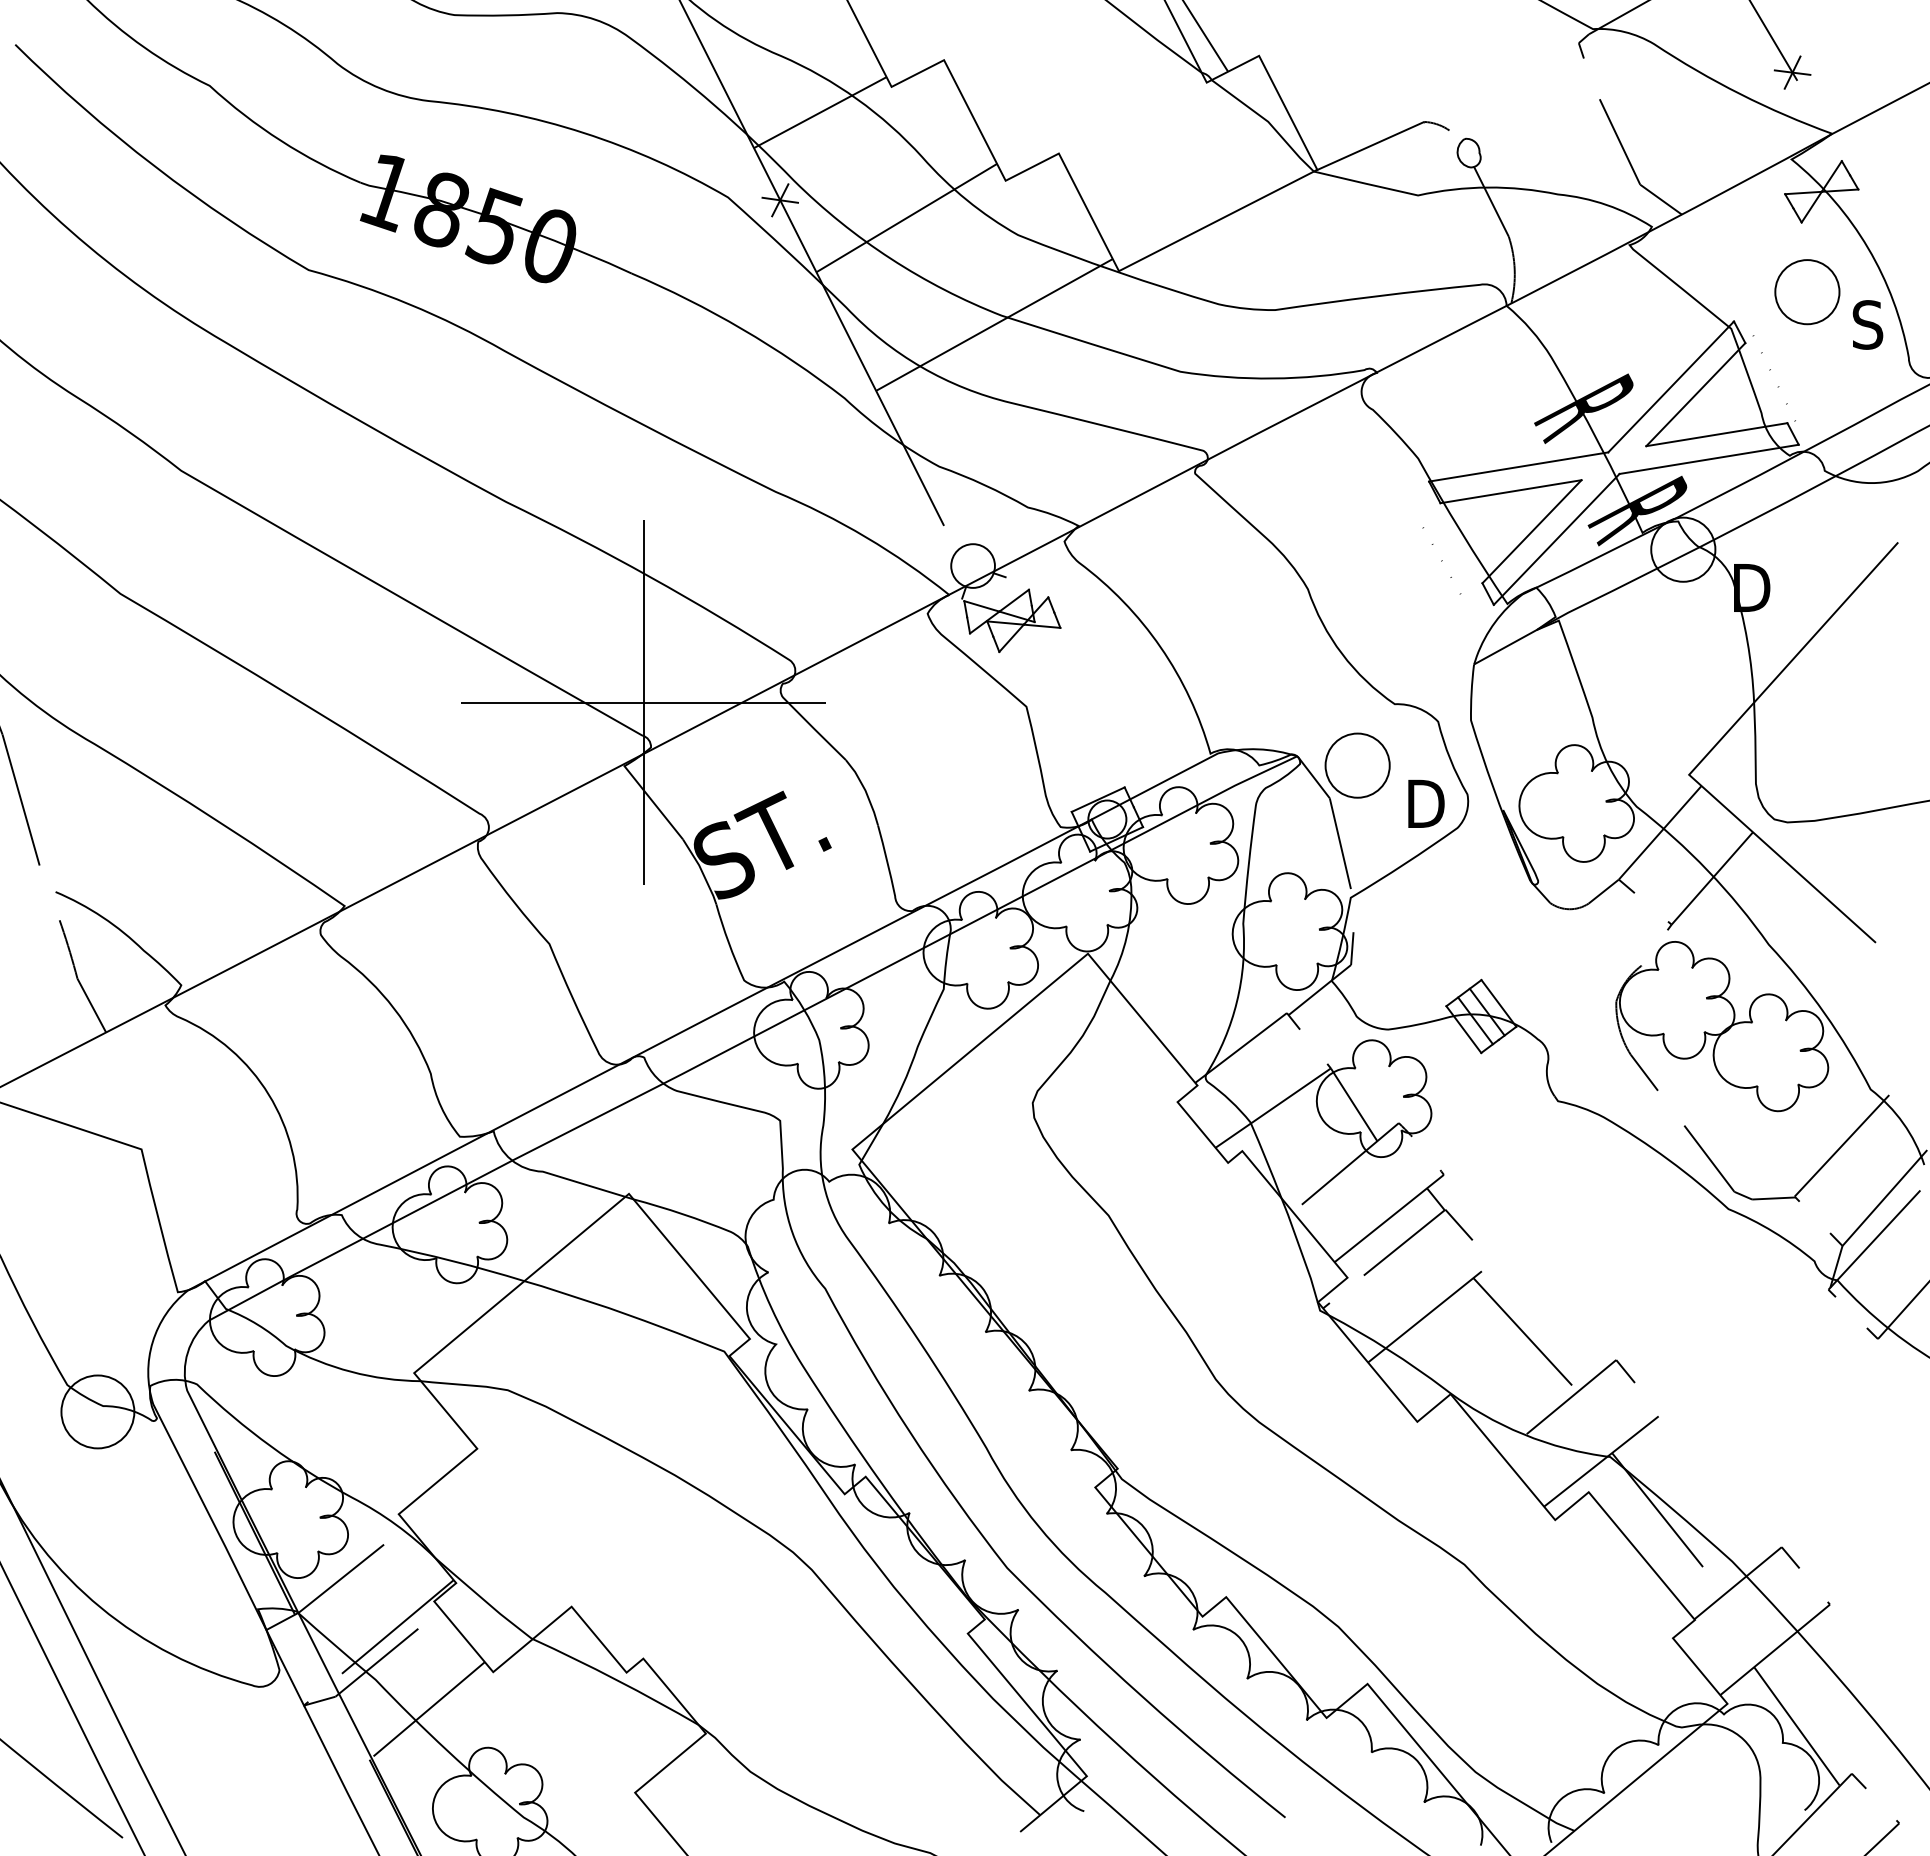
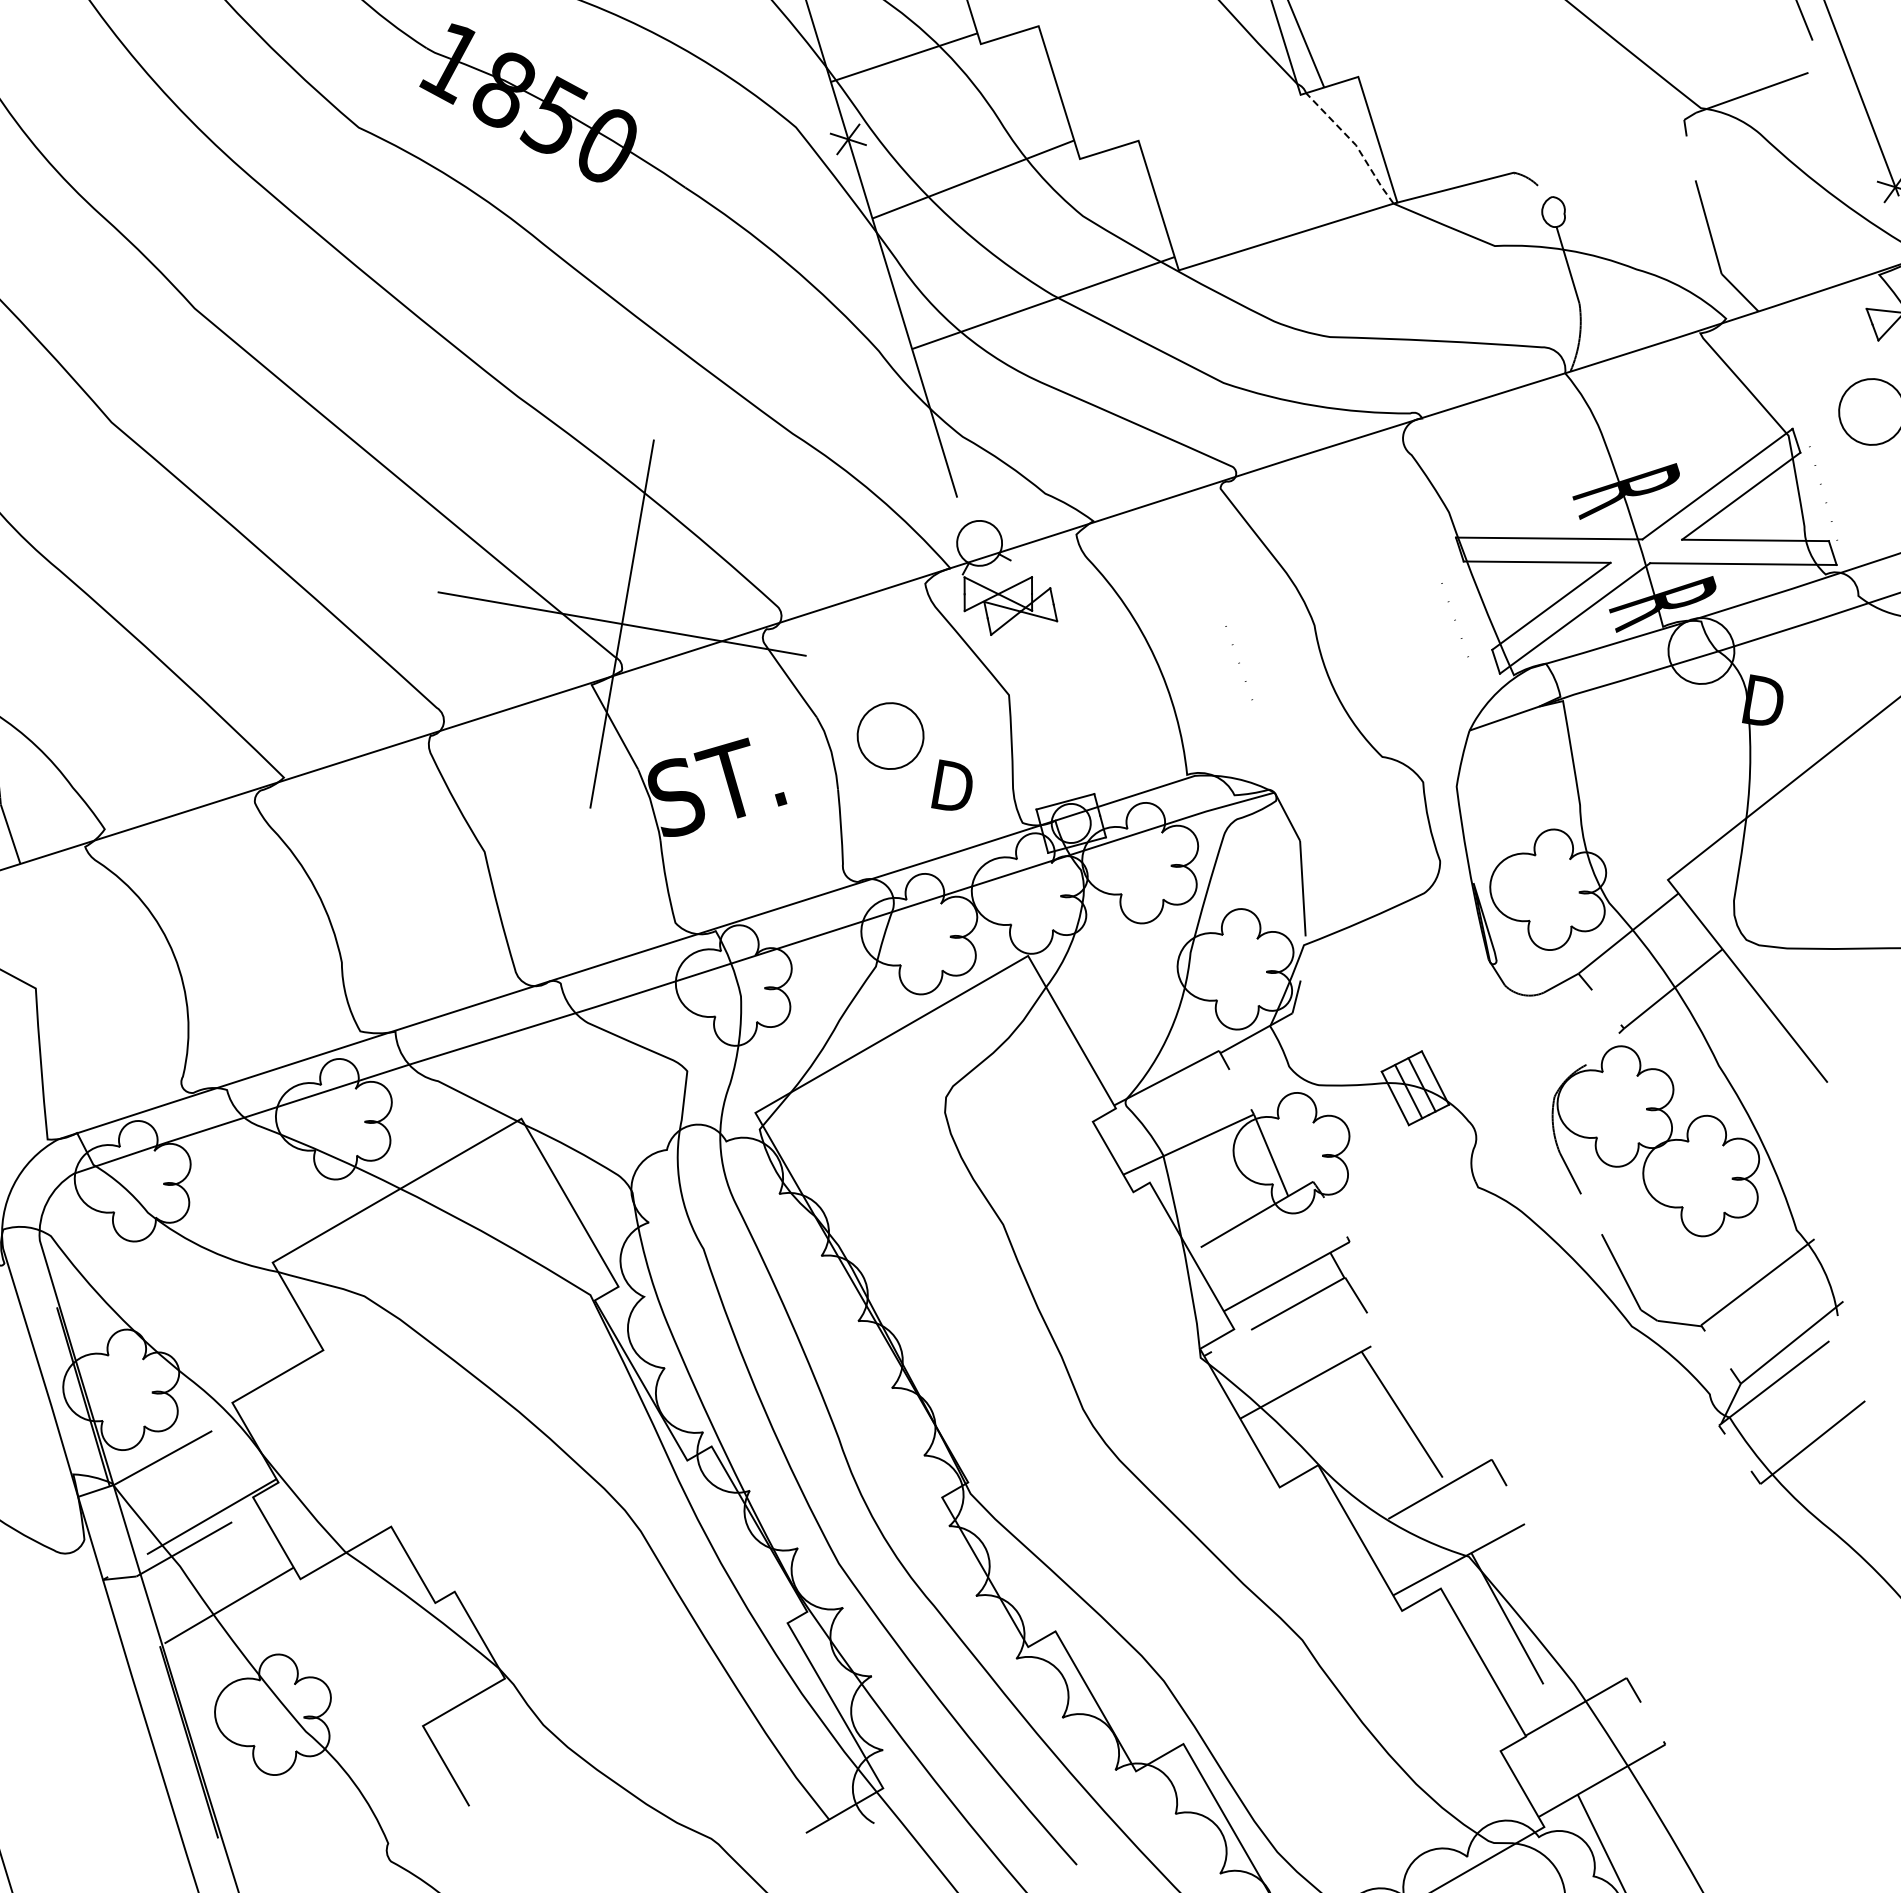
line: (1268, 121) -> (1356, 145), solid -> dashed
line: (1241, 637) -> (1238, 662), added
part: (1384, 779) -> (915, 754), moved

